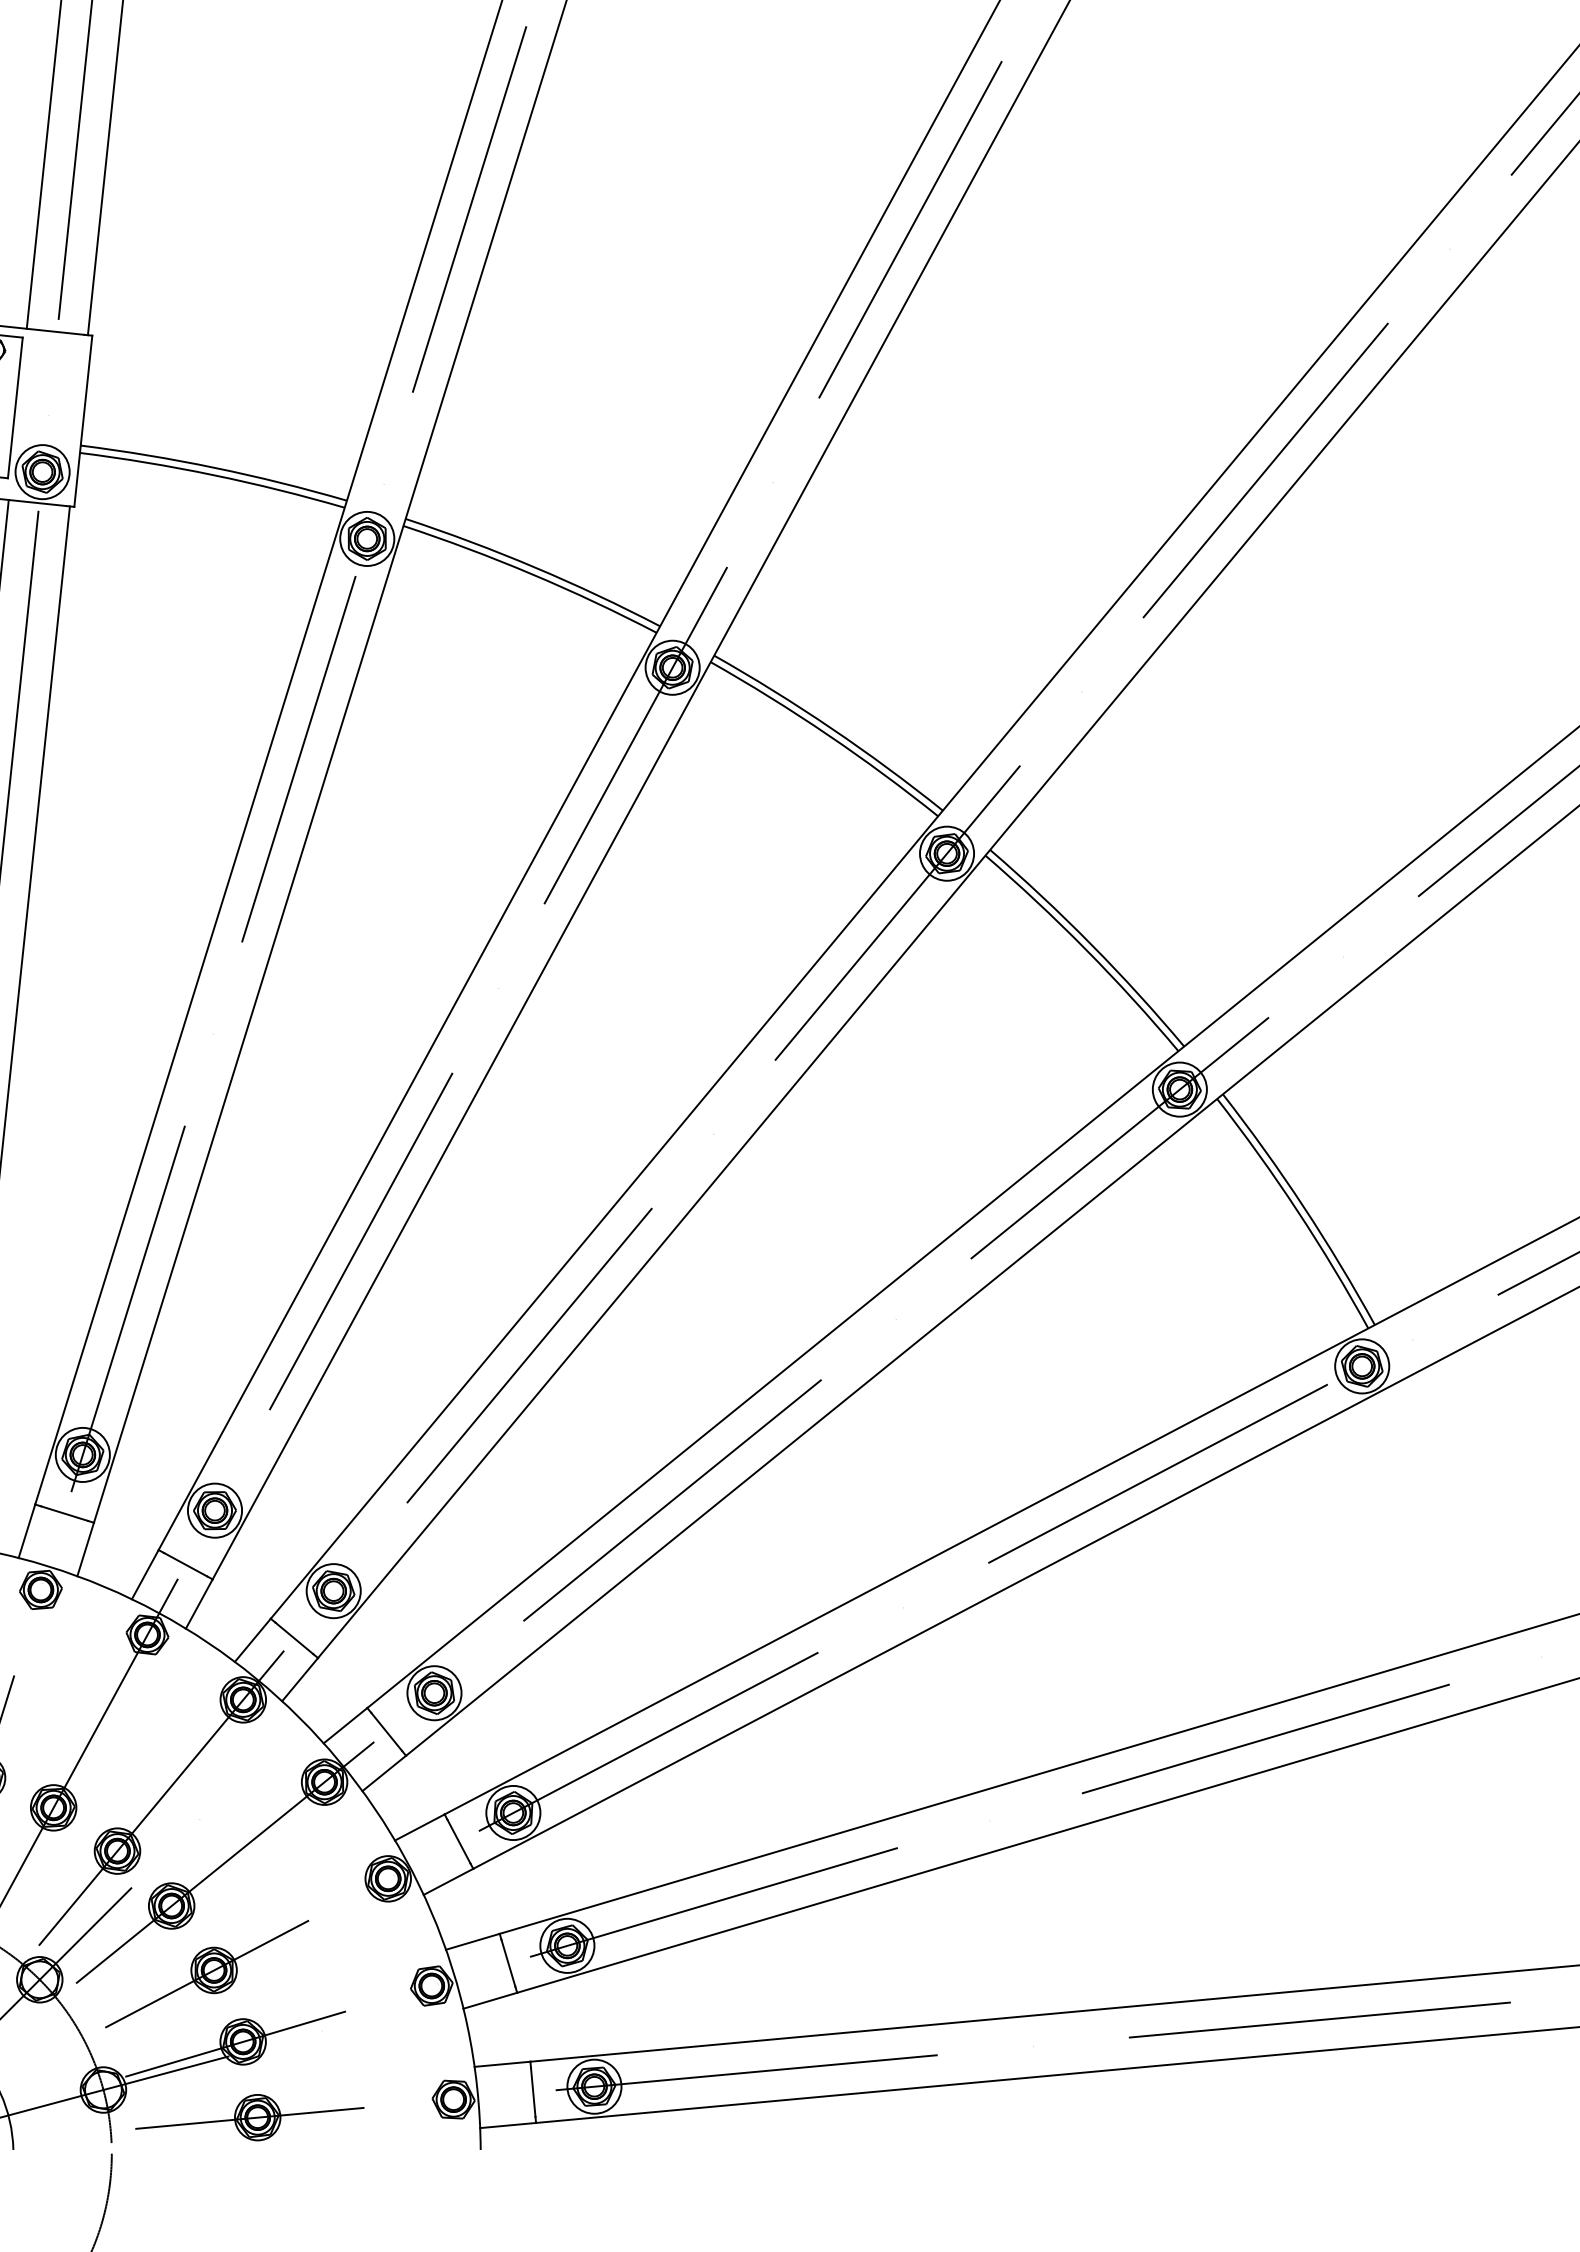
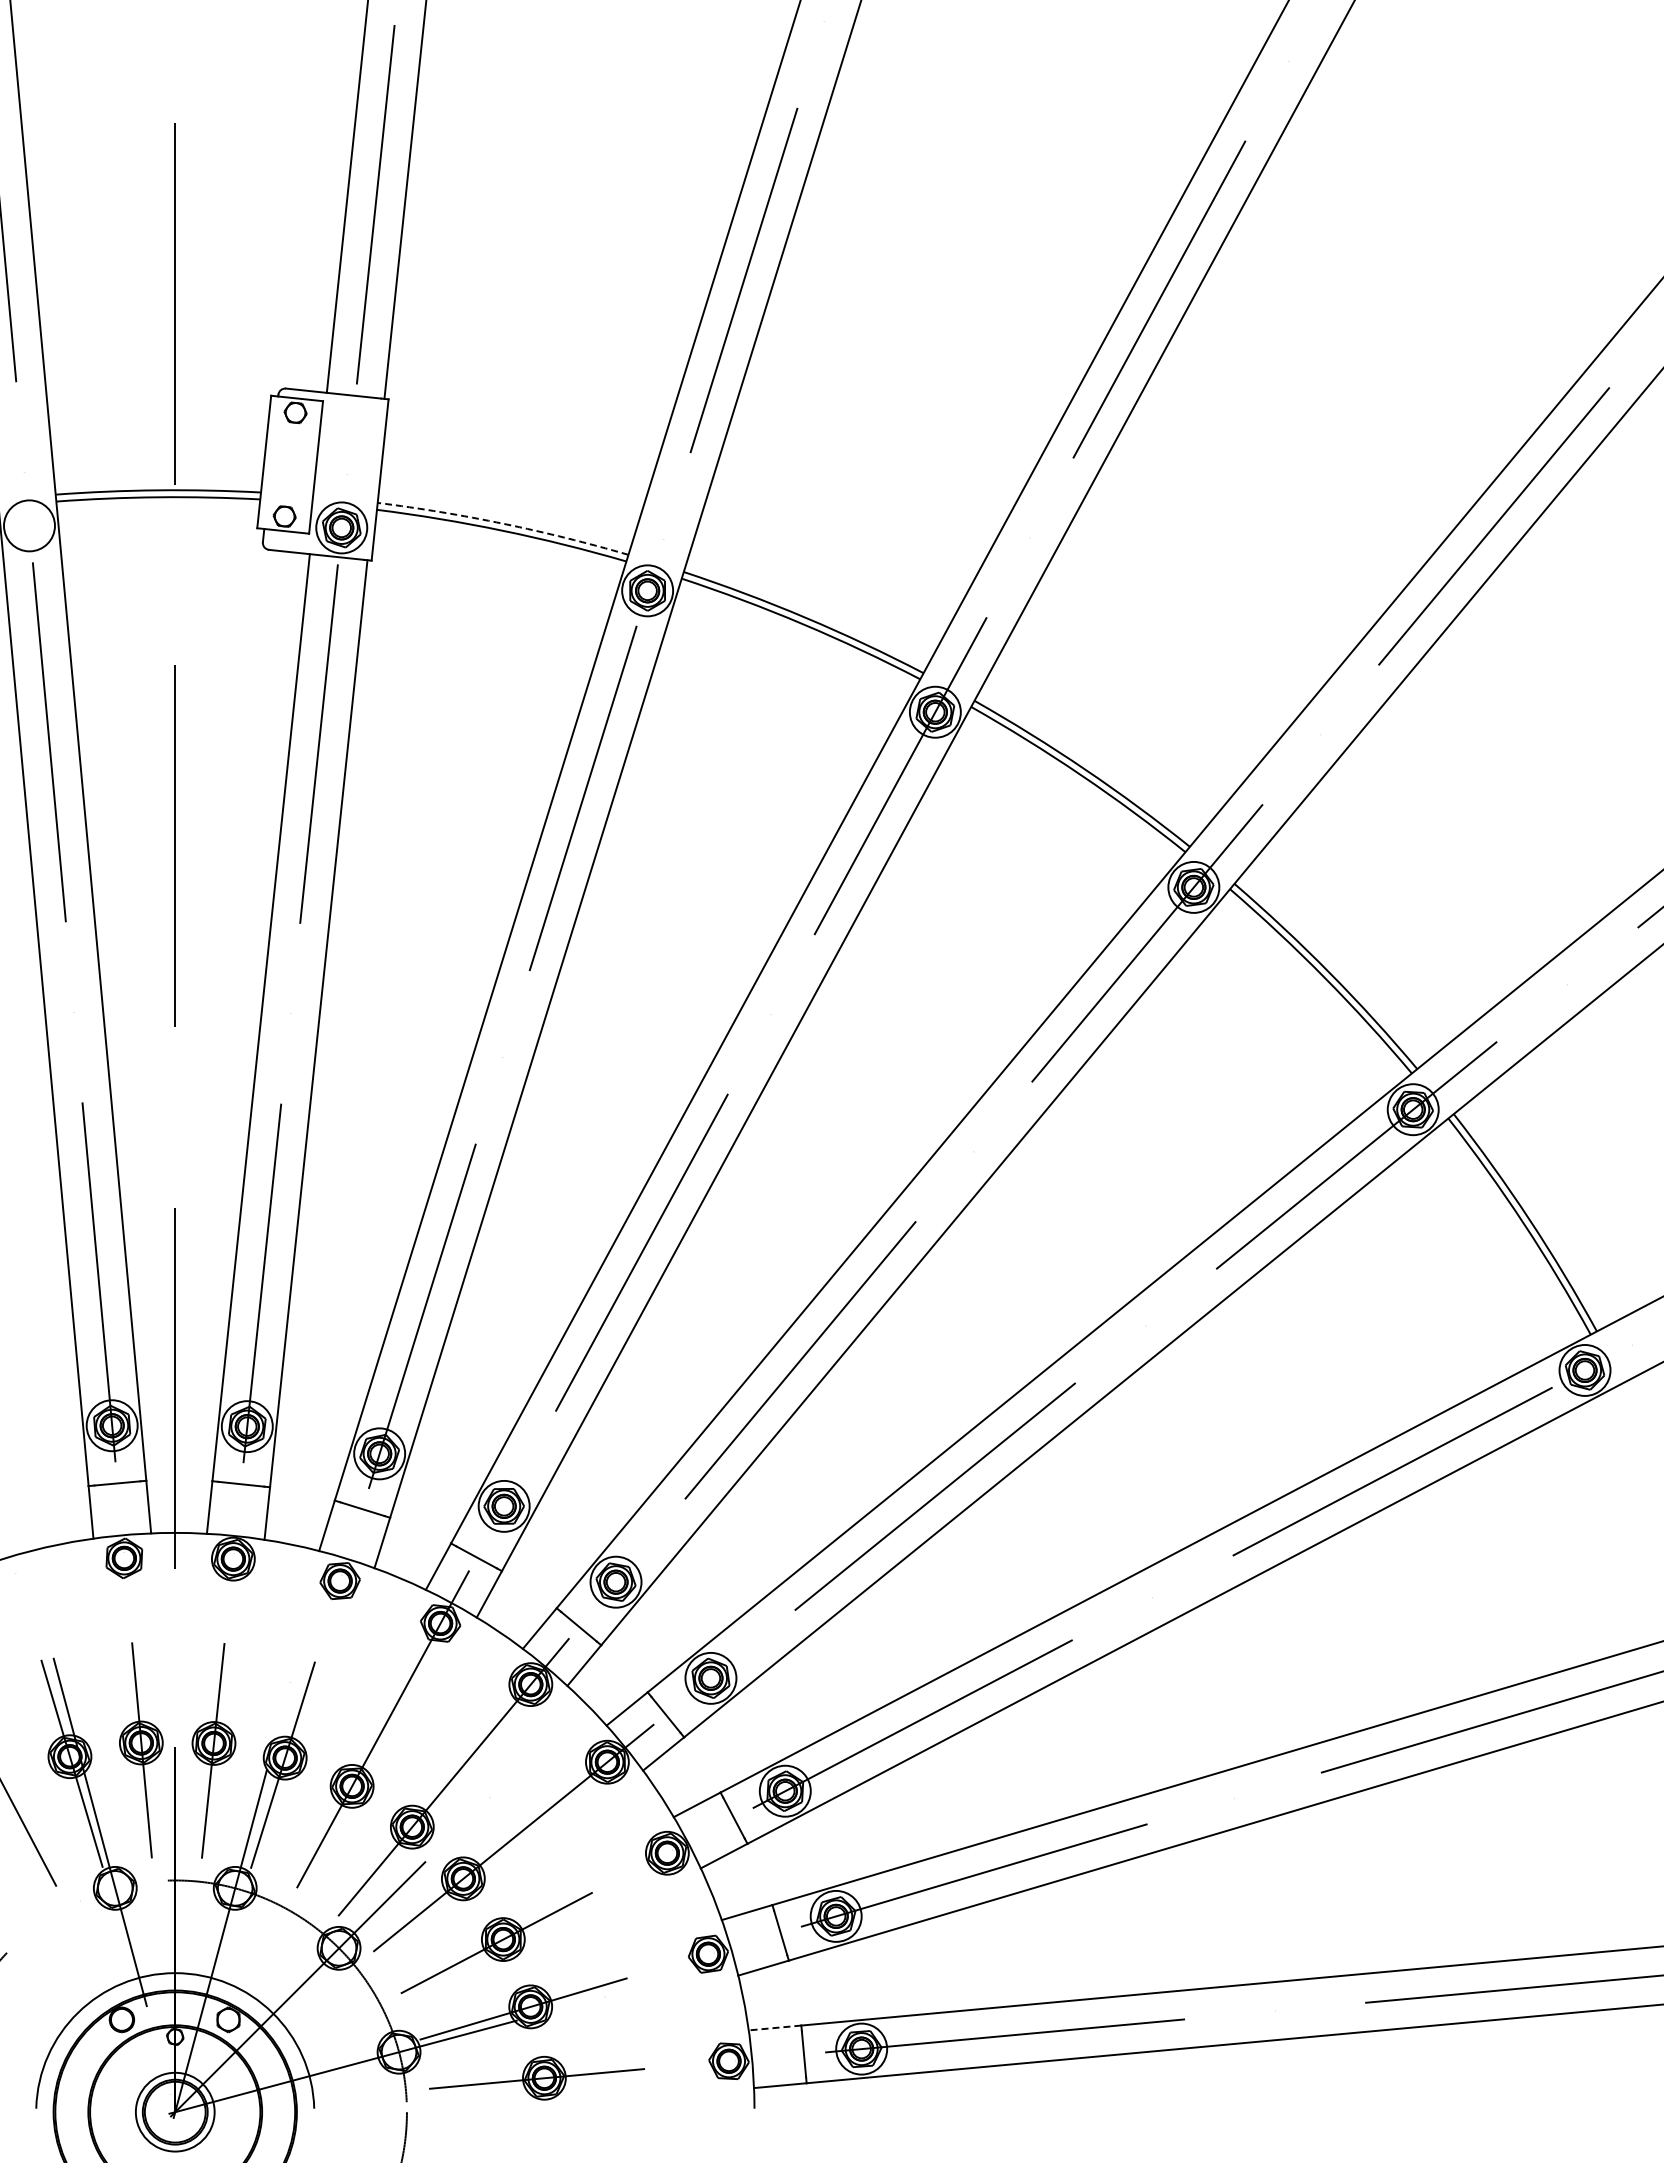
arc: (215, 467) -> (504, 523), solid -> dashed
line: (501, 2064) -> (774, 2028), solid -> dashed

